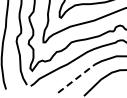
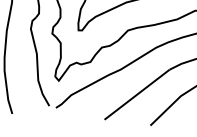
line: (76, 78) -> (137, 94), dashed -> solid

